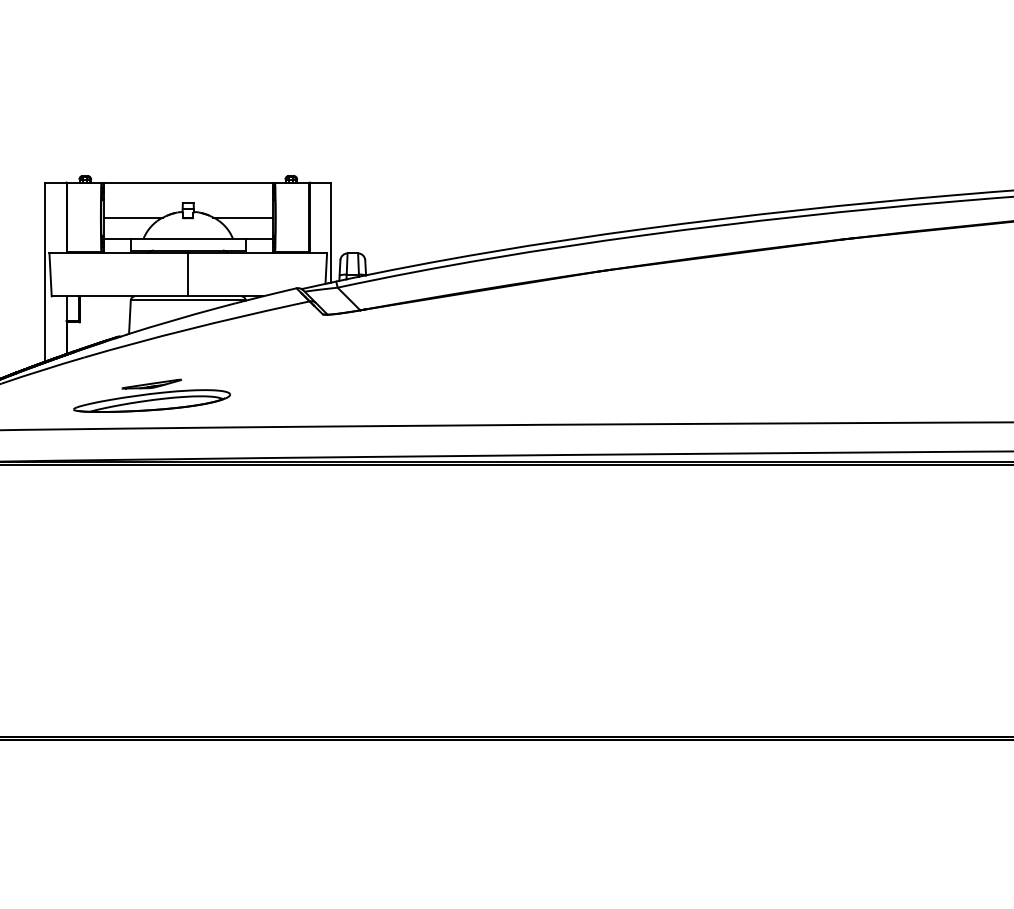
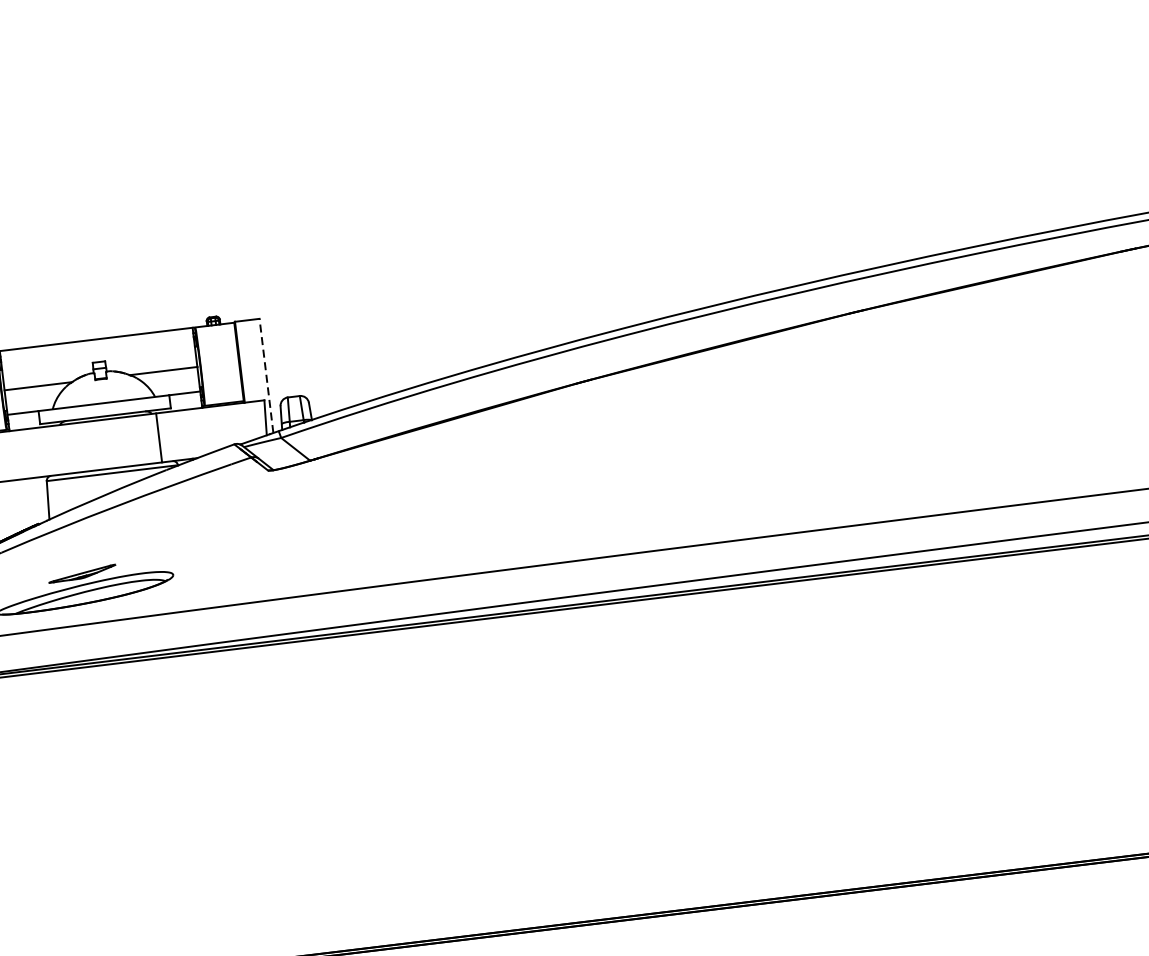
line: (331, 232) -> (266, 375), solid -> dashed
line: (188, 274) -> (159, 437), moved

